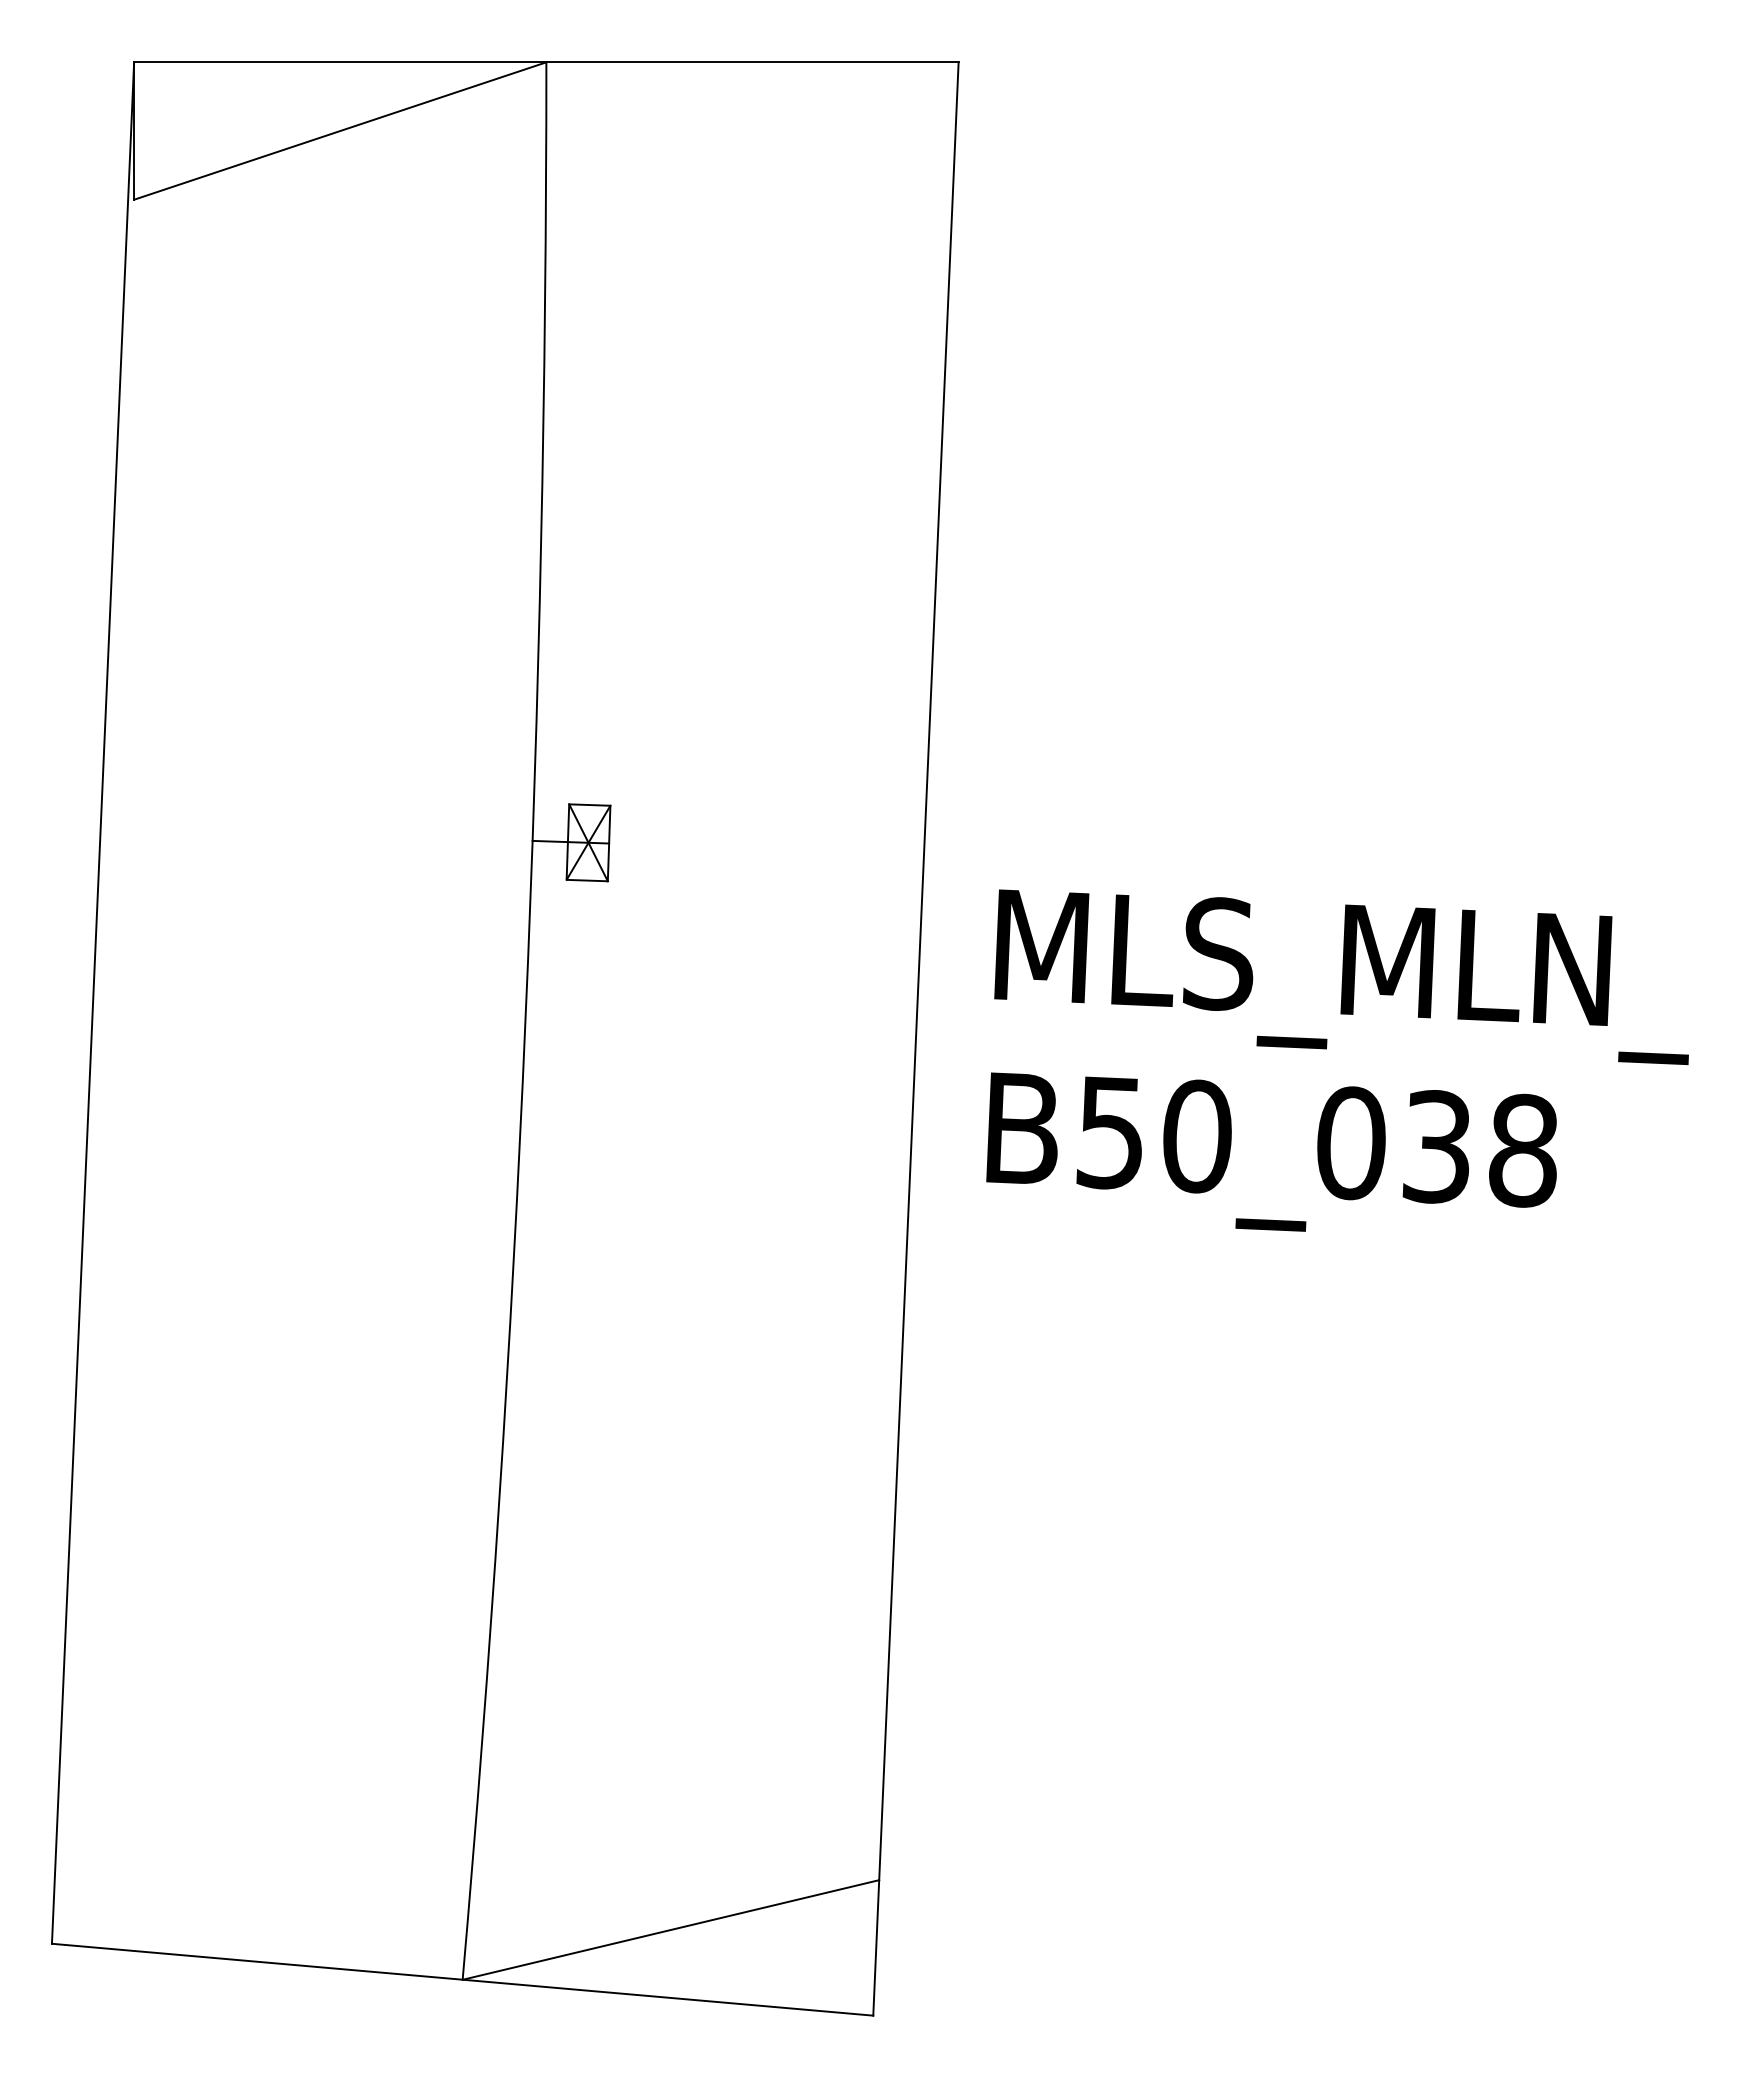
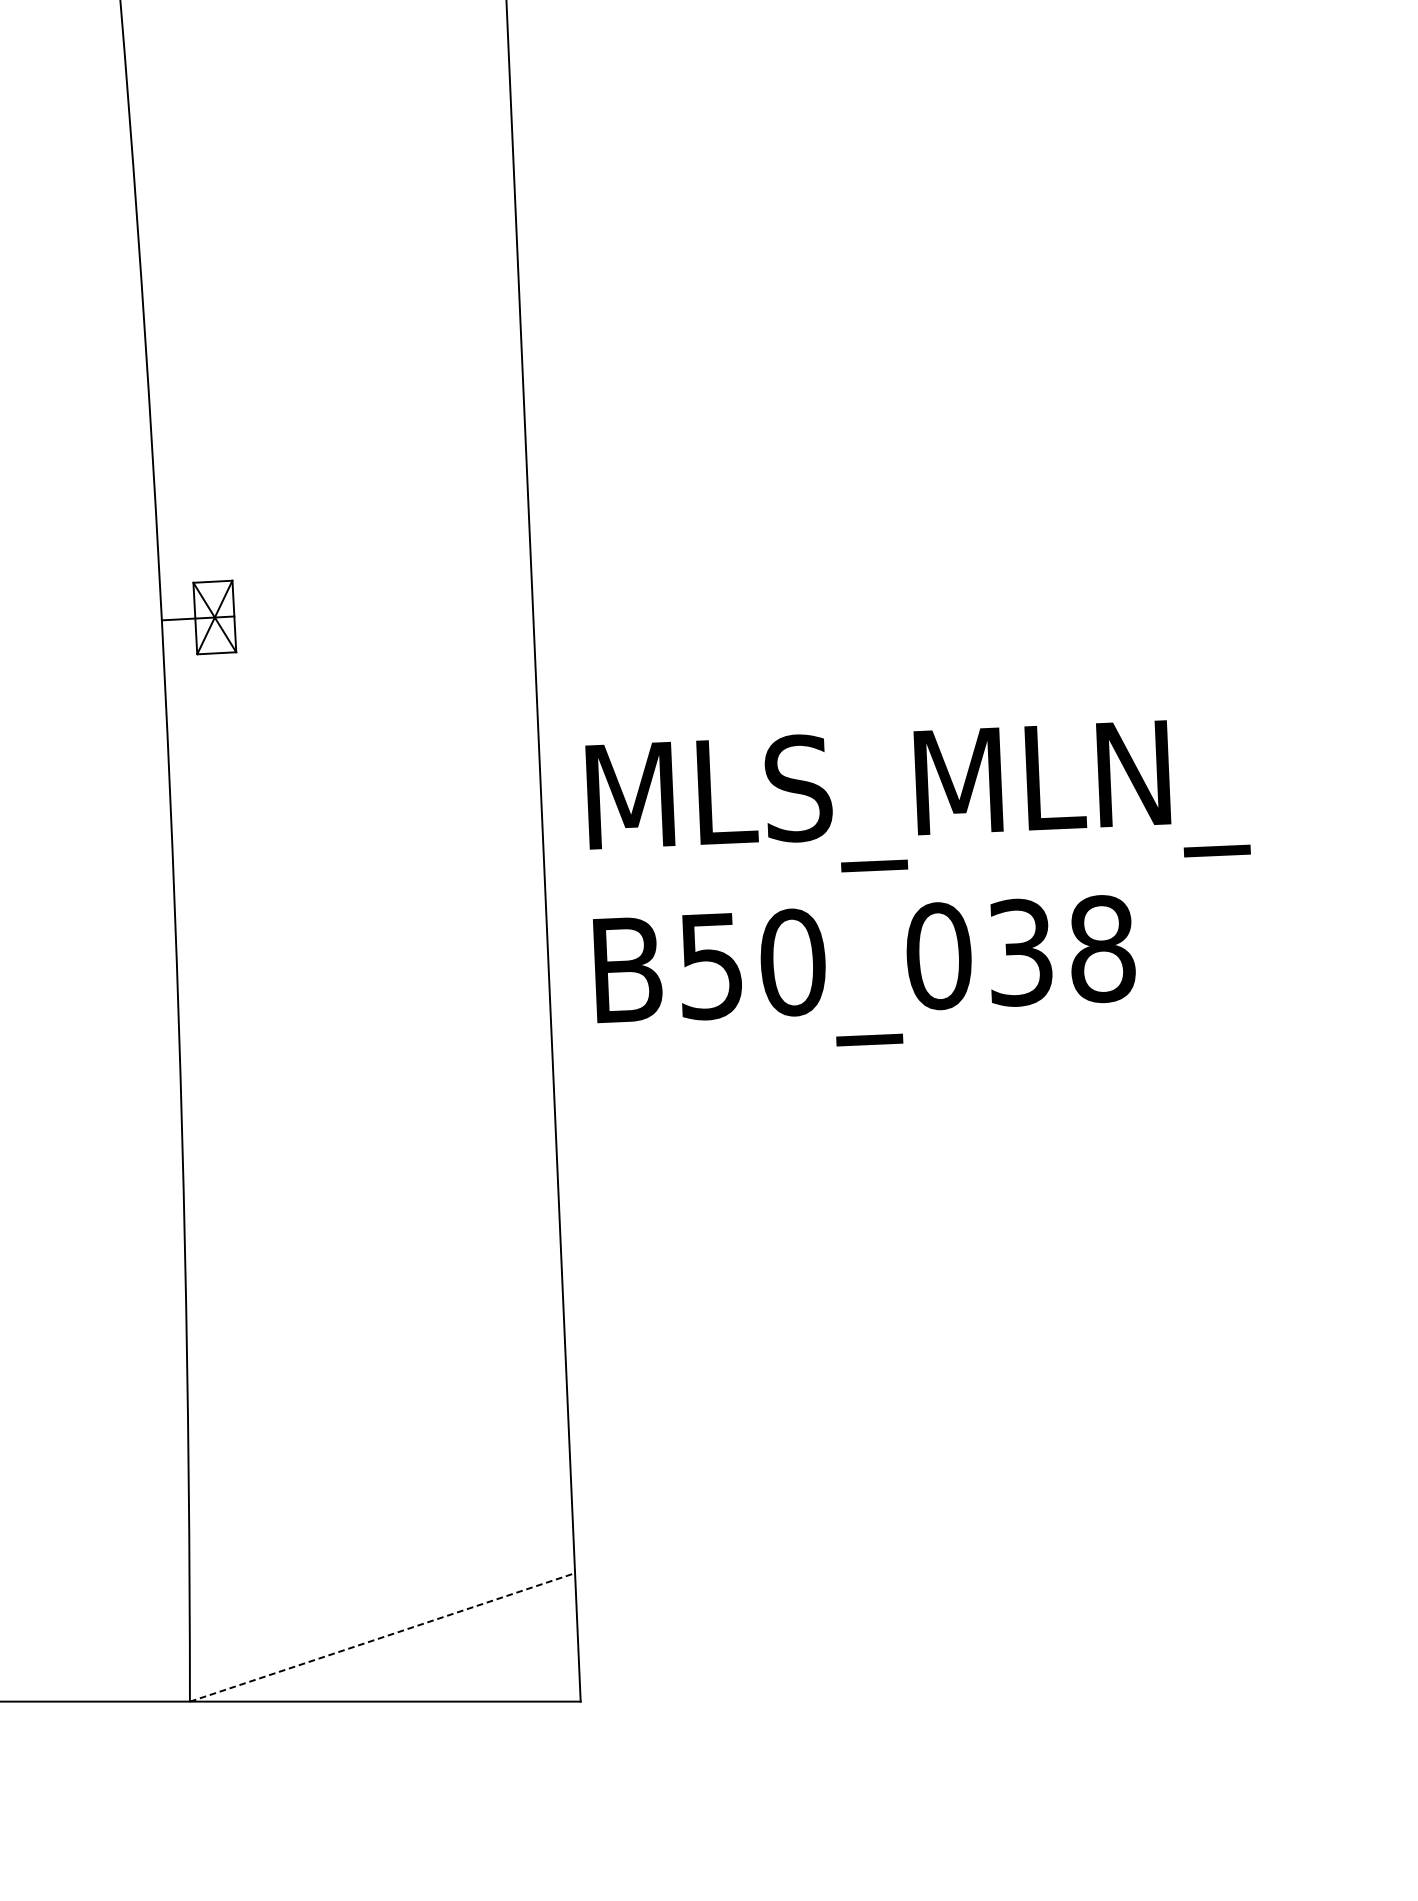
text: (1337, 1060) -> (919, 879), moved
line: (671, 1929) -> (382, 1636), solid -> dashed

